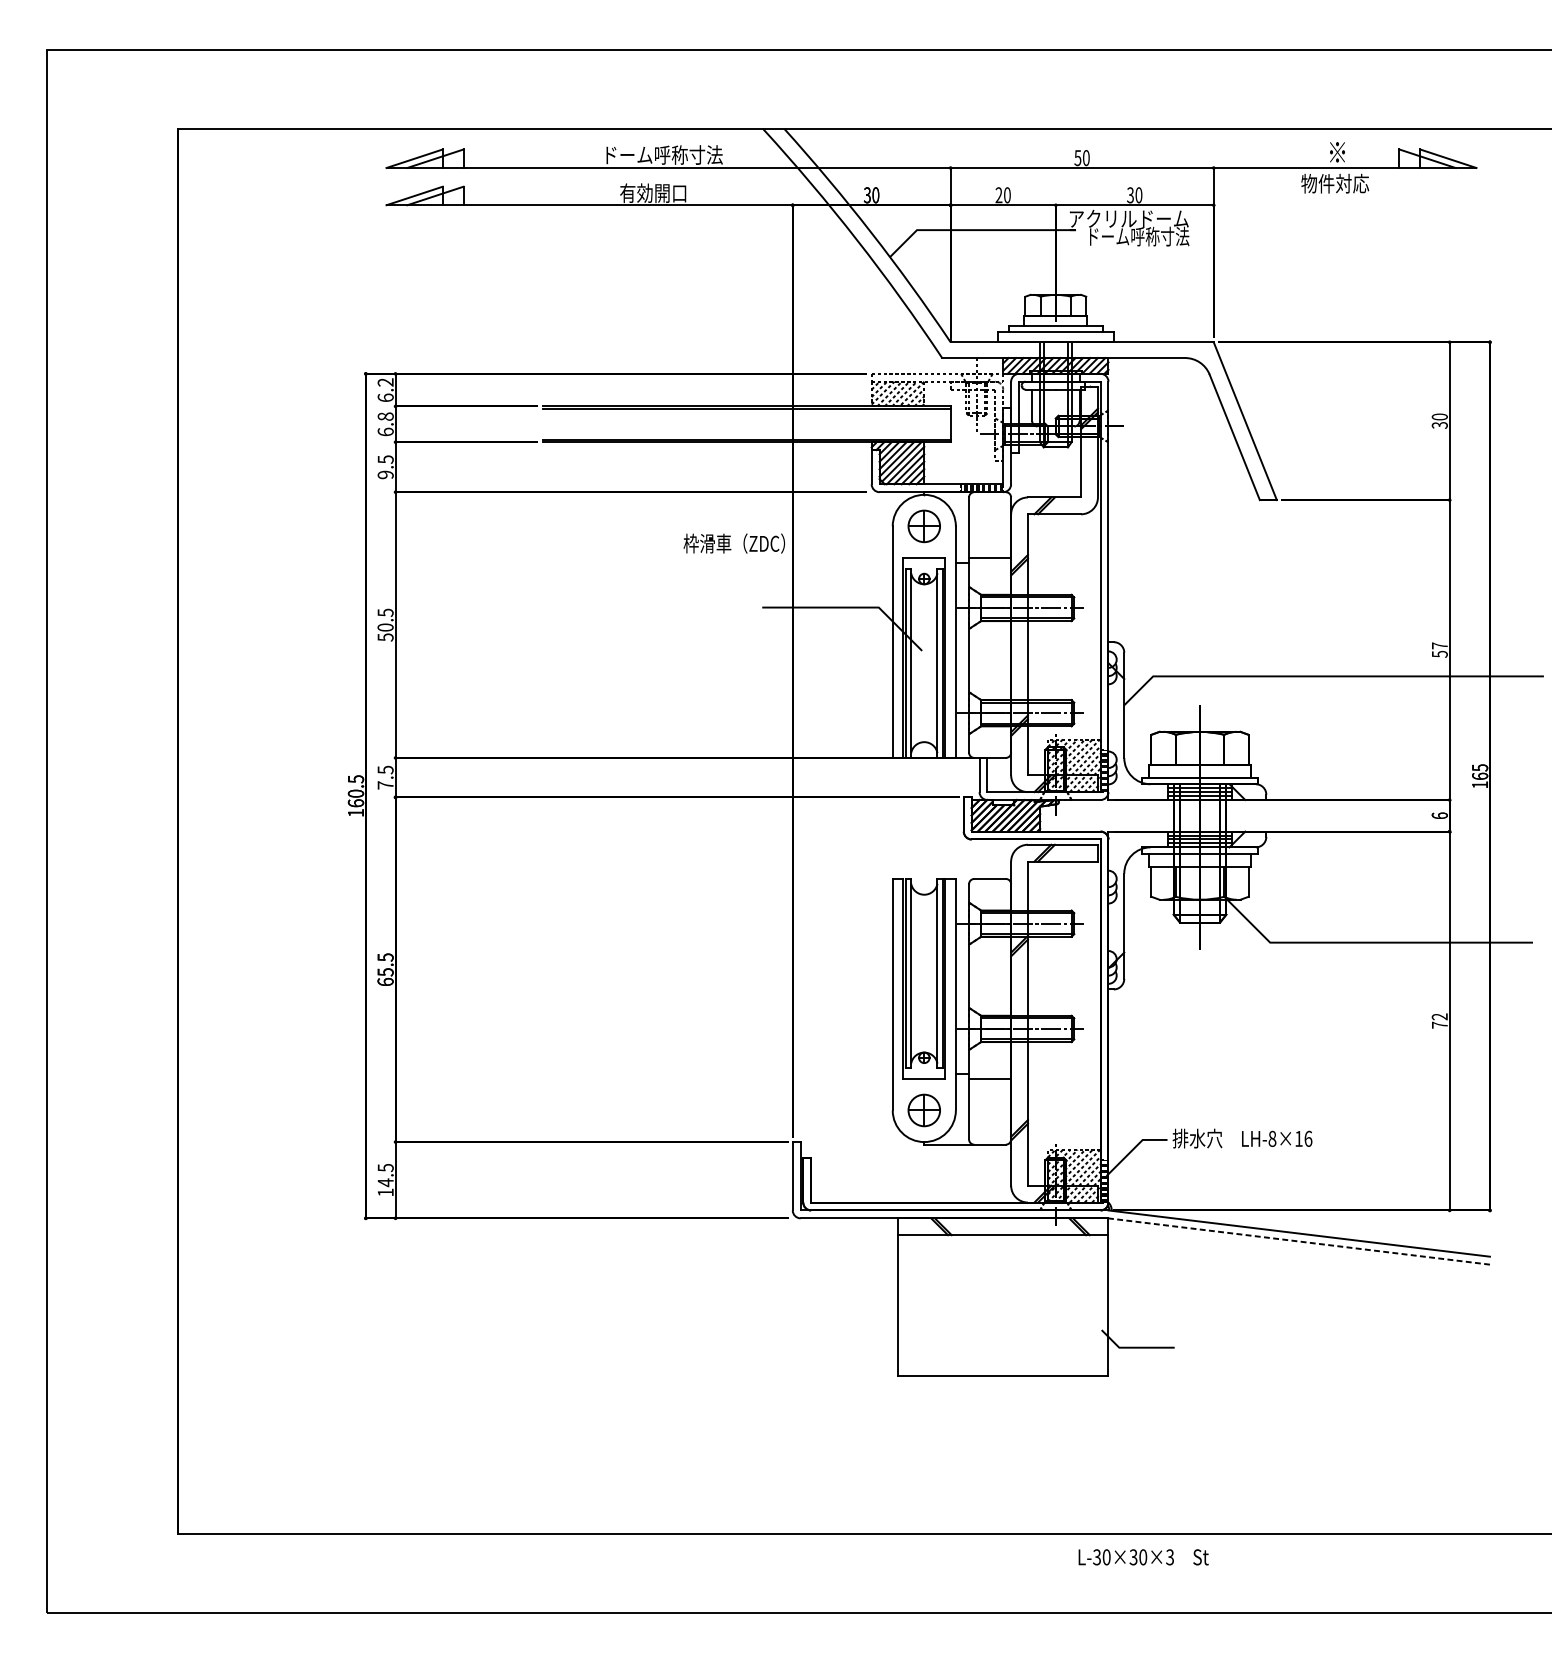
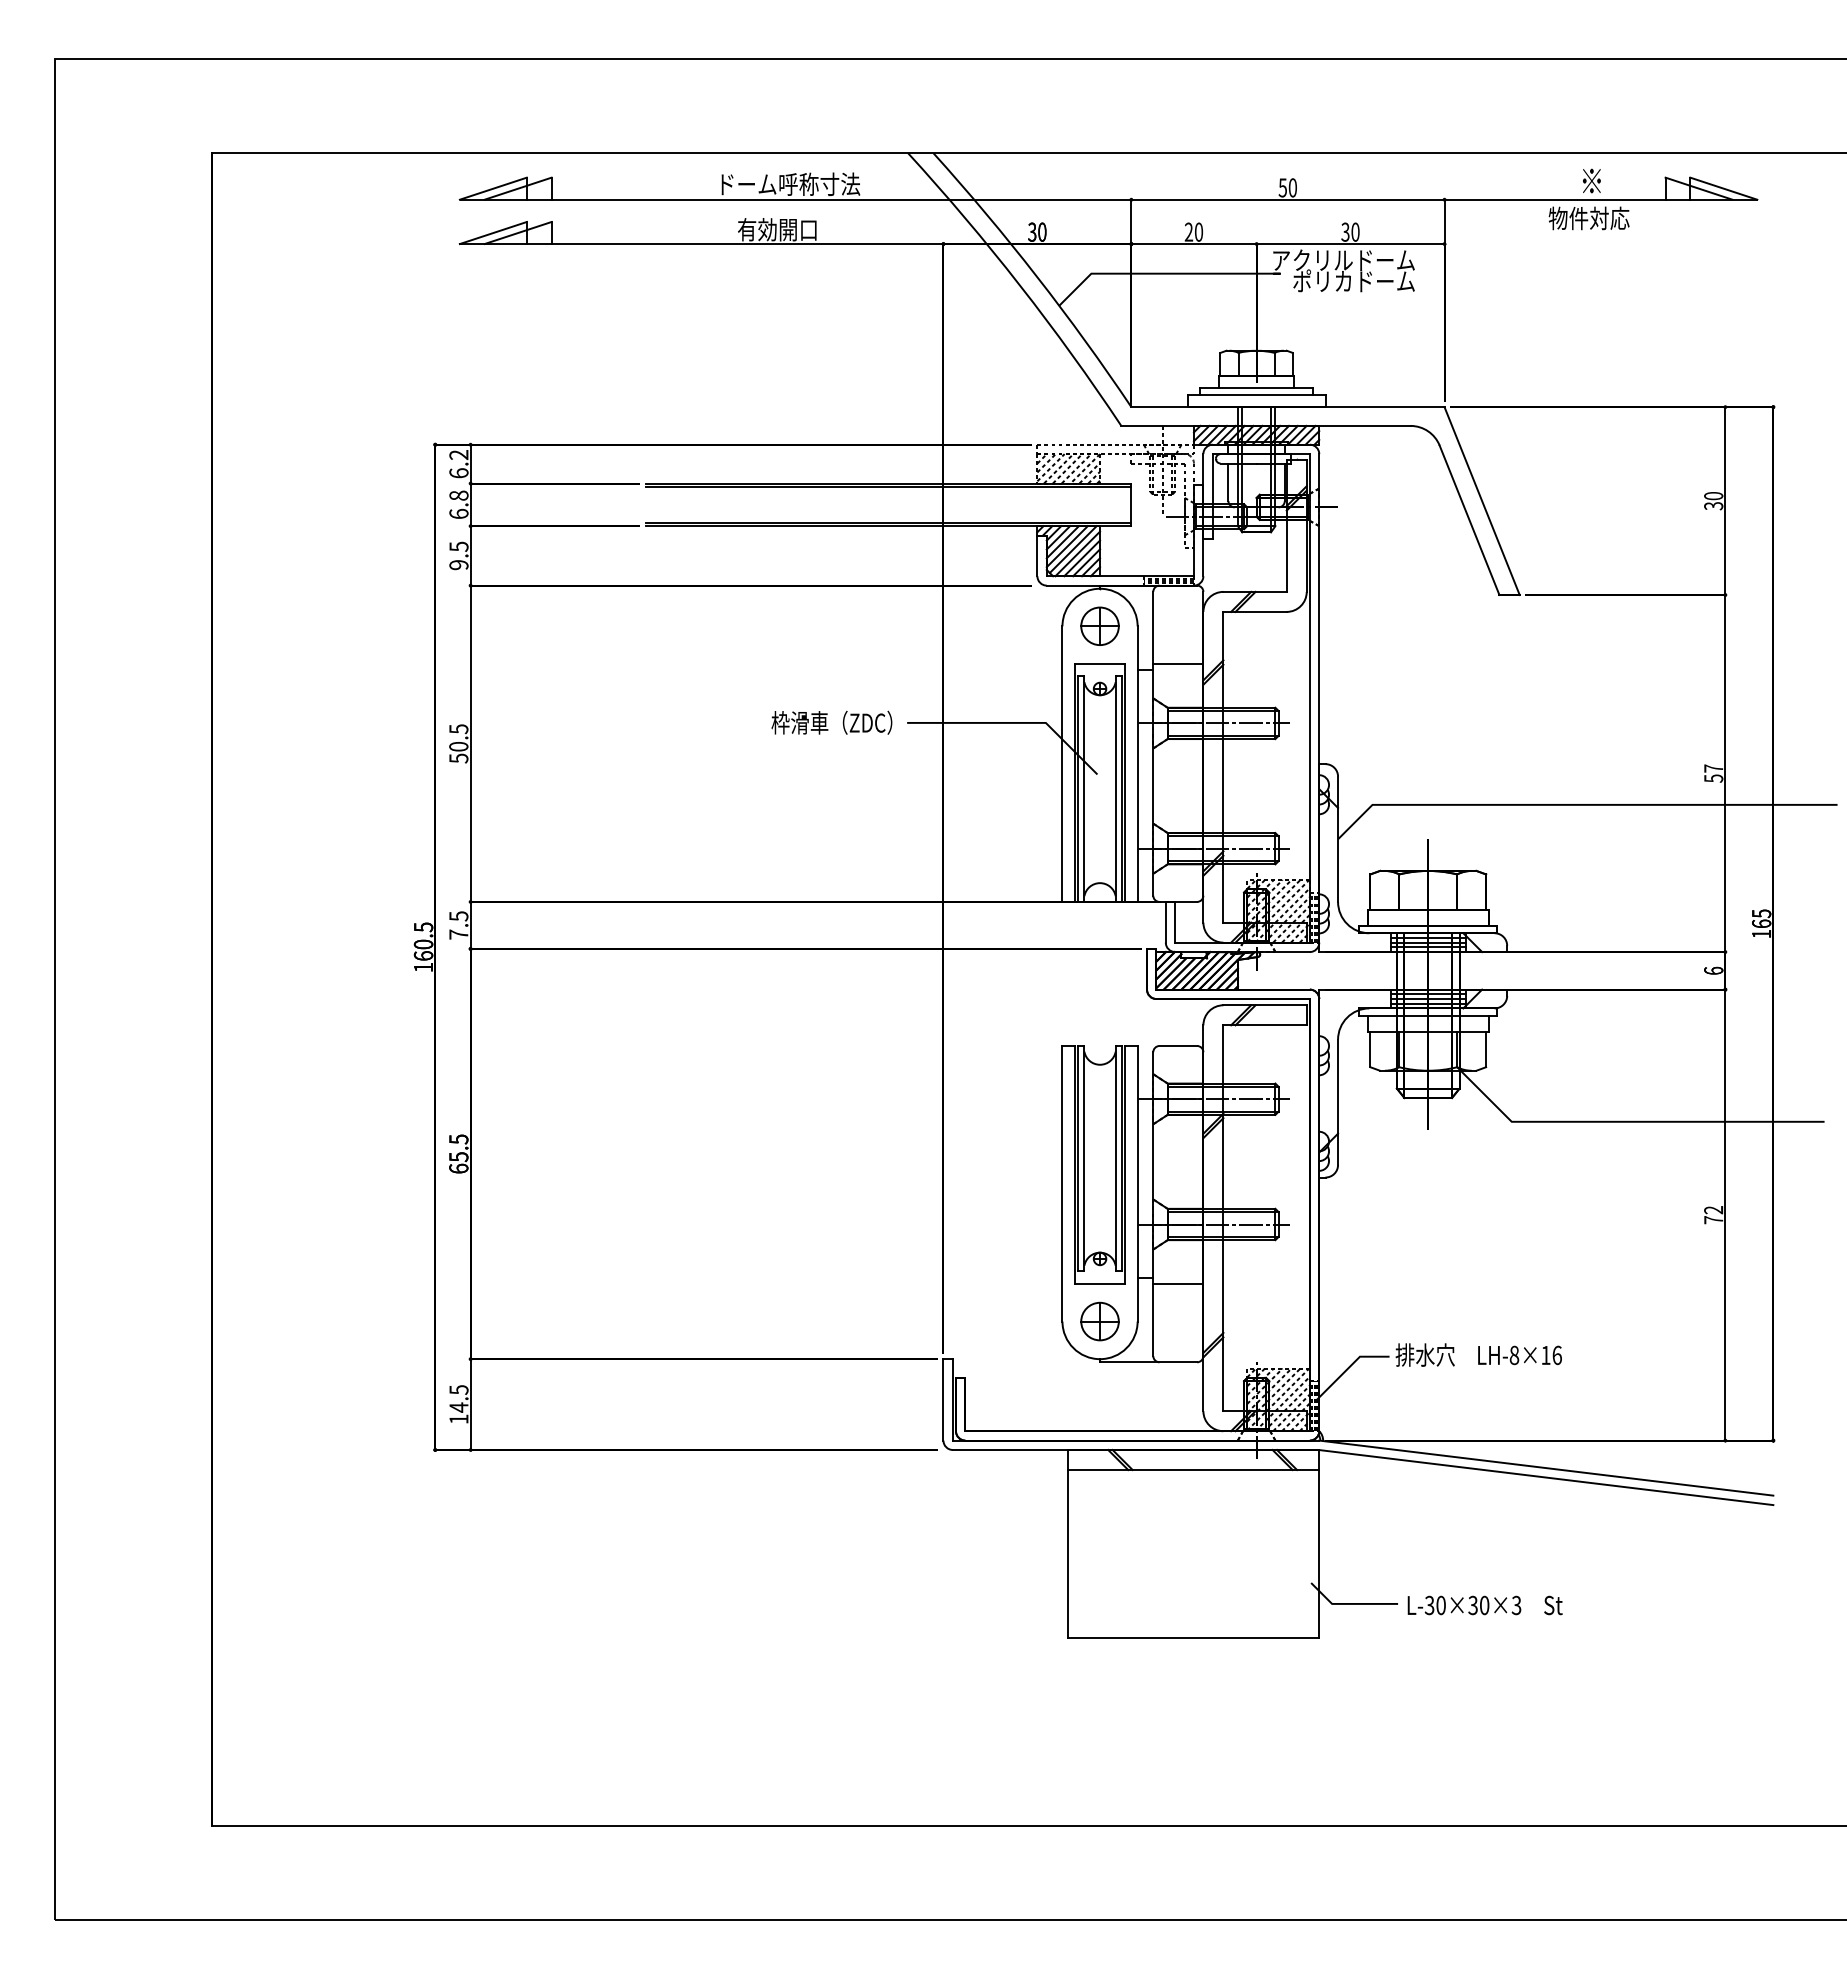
text: (1138, 236) -> (1354, 281), ドーム呼称寸法 -> ポリカドーム
text: (733, 543) -> (831, 722), moved
line: (1299, 1241) -> (1546, 1477), dashed -> solid
text: (1143, 1557) -> (1484, 1605), moved

